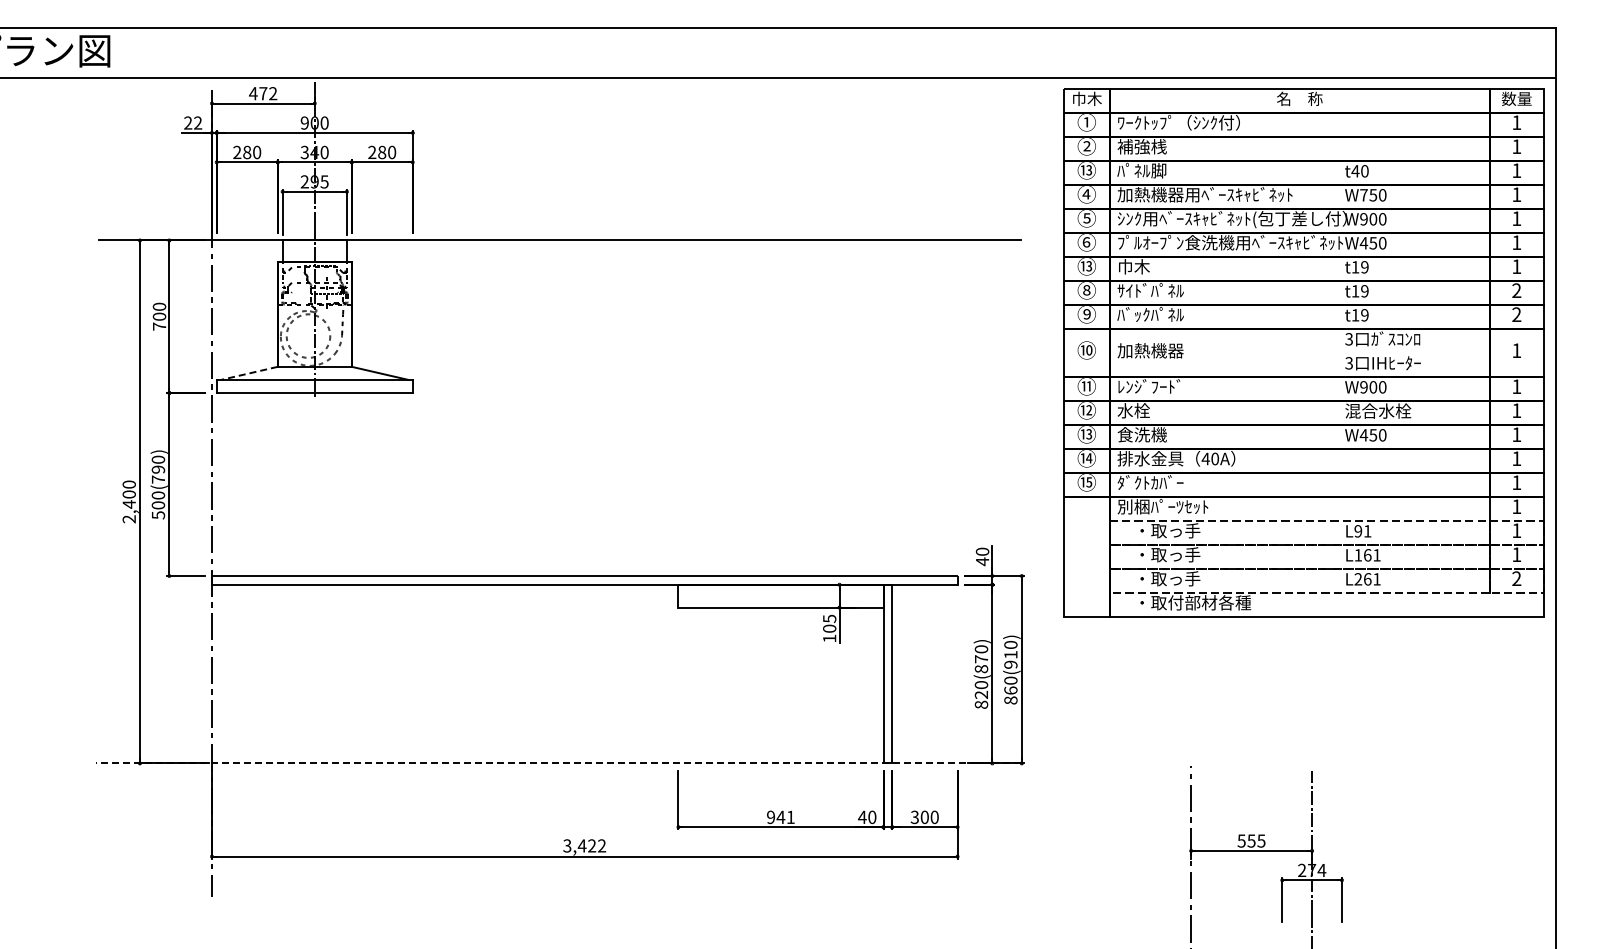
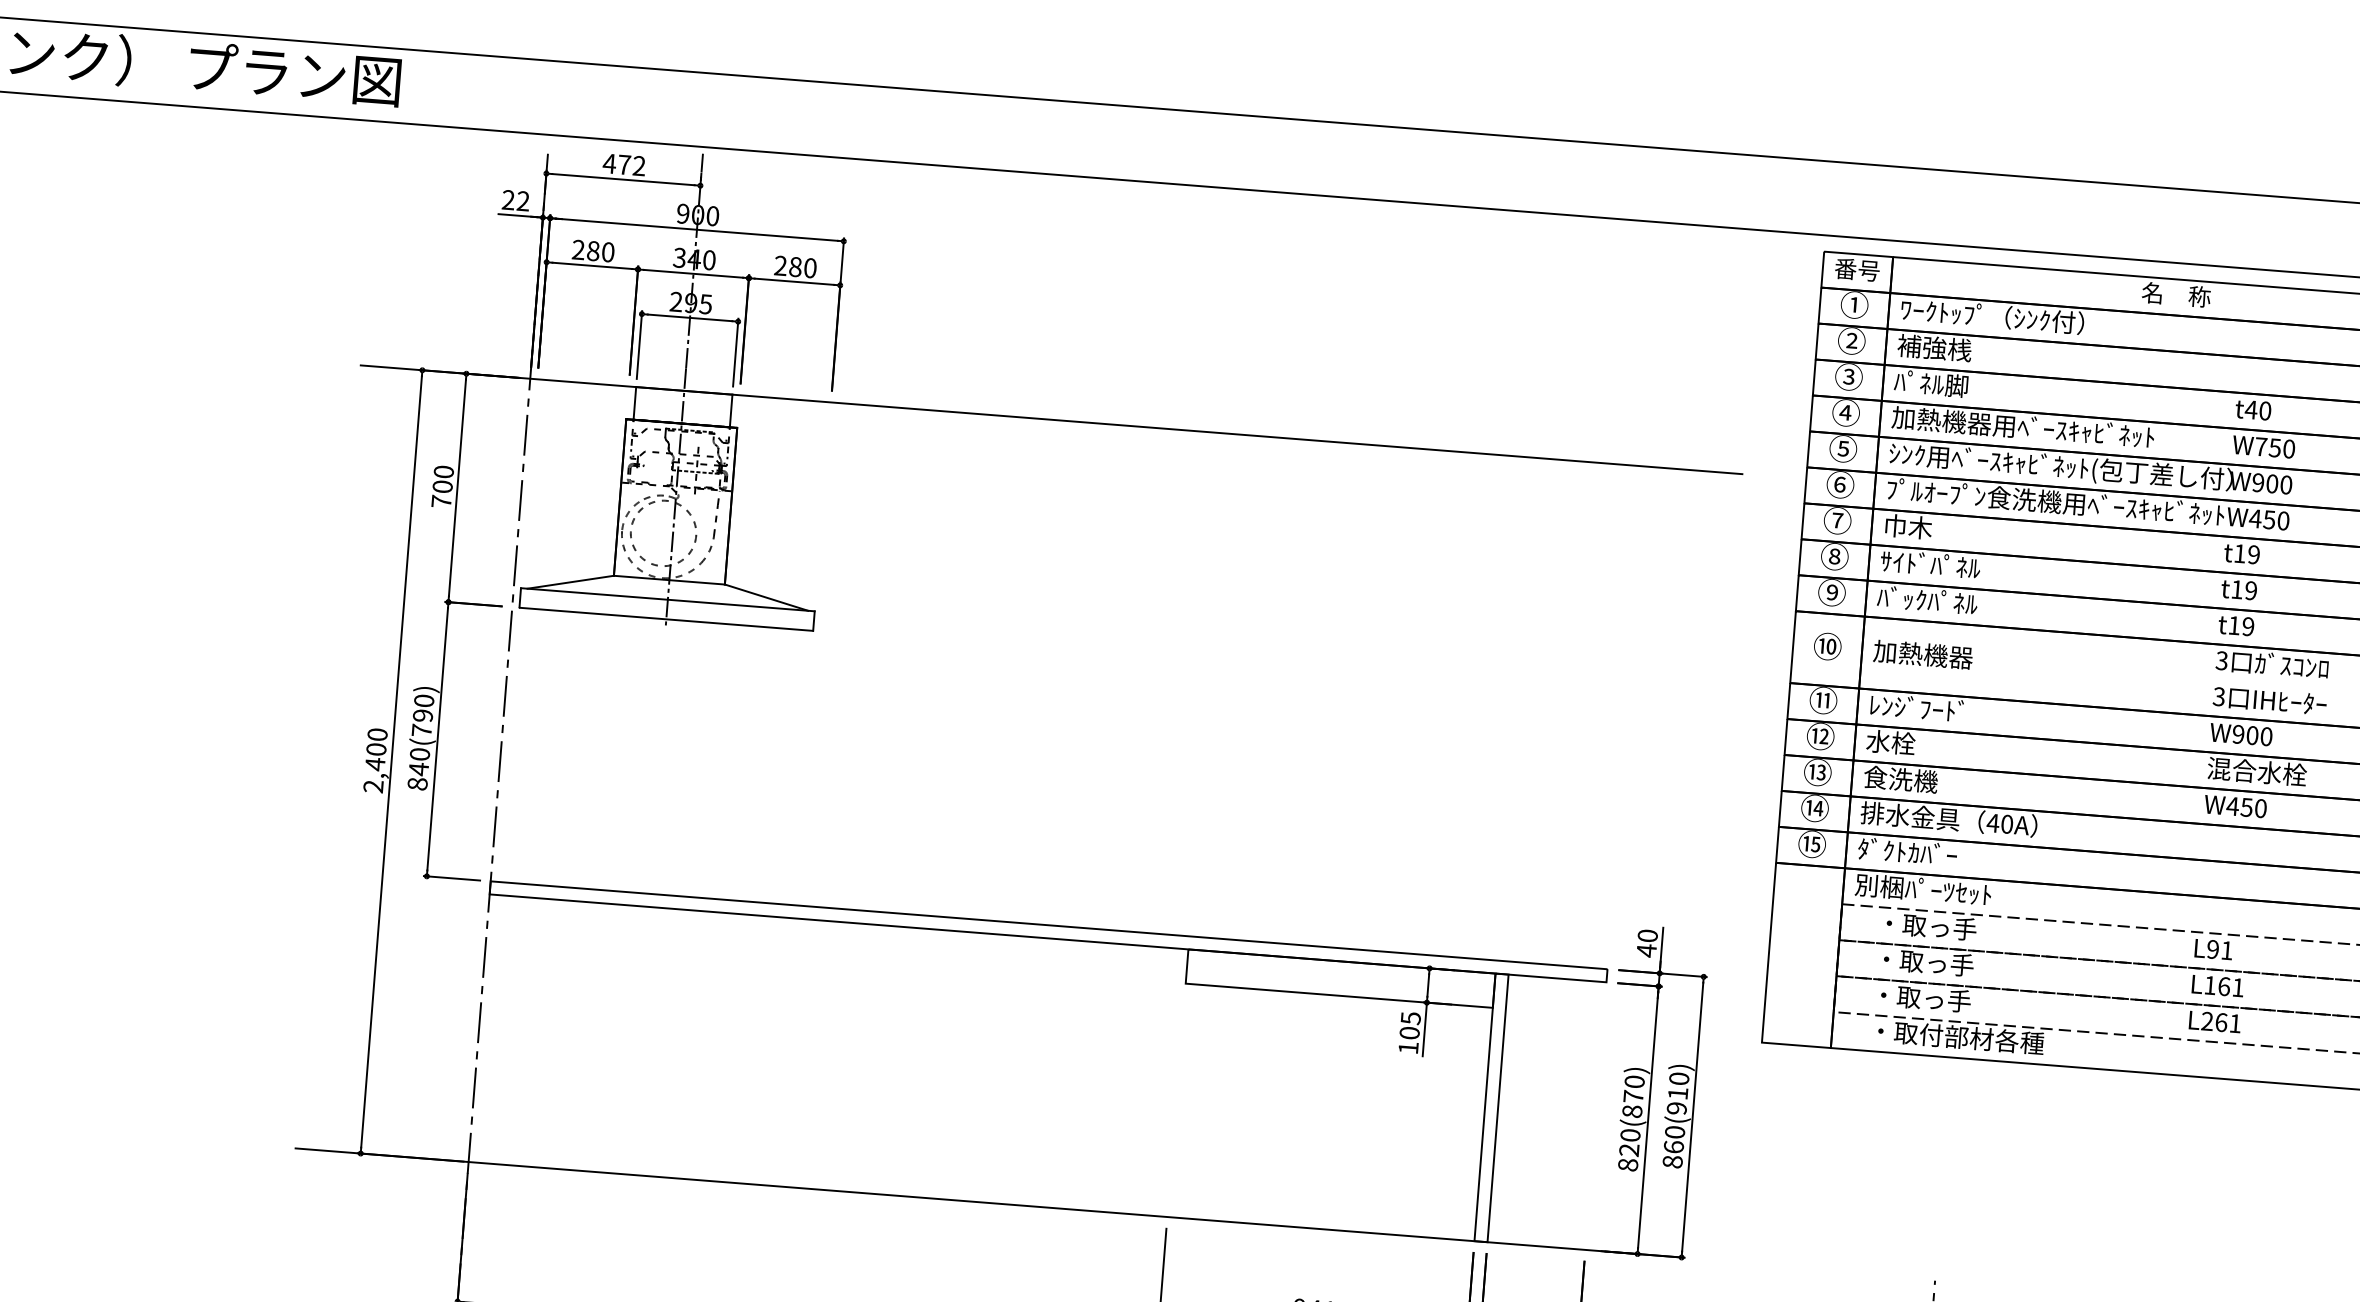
text: (1086, 98) -> (1856, 269), 巾木 -> 番号
text: (1086, 170) -> (1848, 377), ⑬ -> ③
text: (1086, 266) -> (1837, 520), ⑬ -> ⑦
line: (248, 373) -> (569, 582), dashed -> solid
text: (158, 510) -> (418, 776), 500(790) -> 840(790)
line: (558, 763) -> (987, 1203), dashed -> solid

